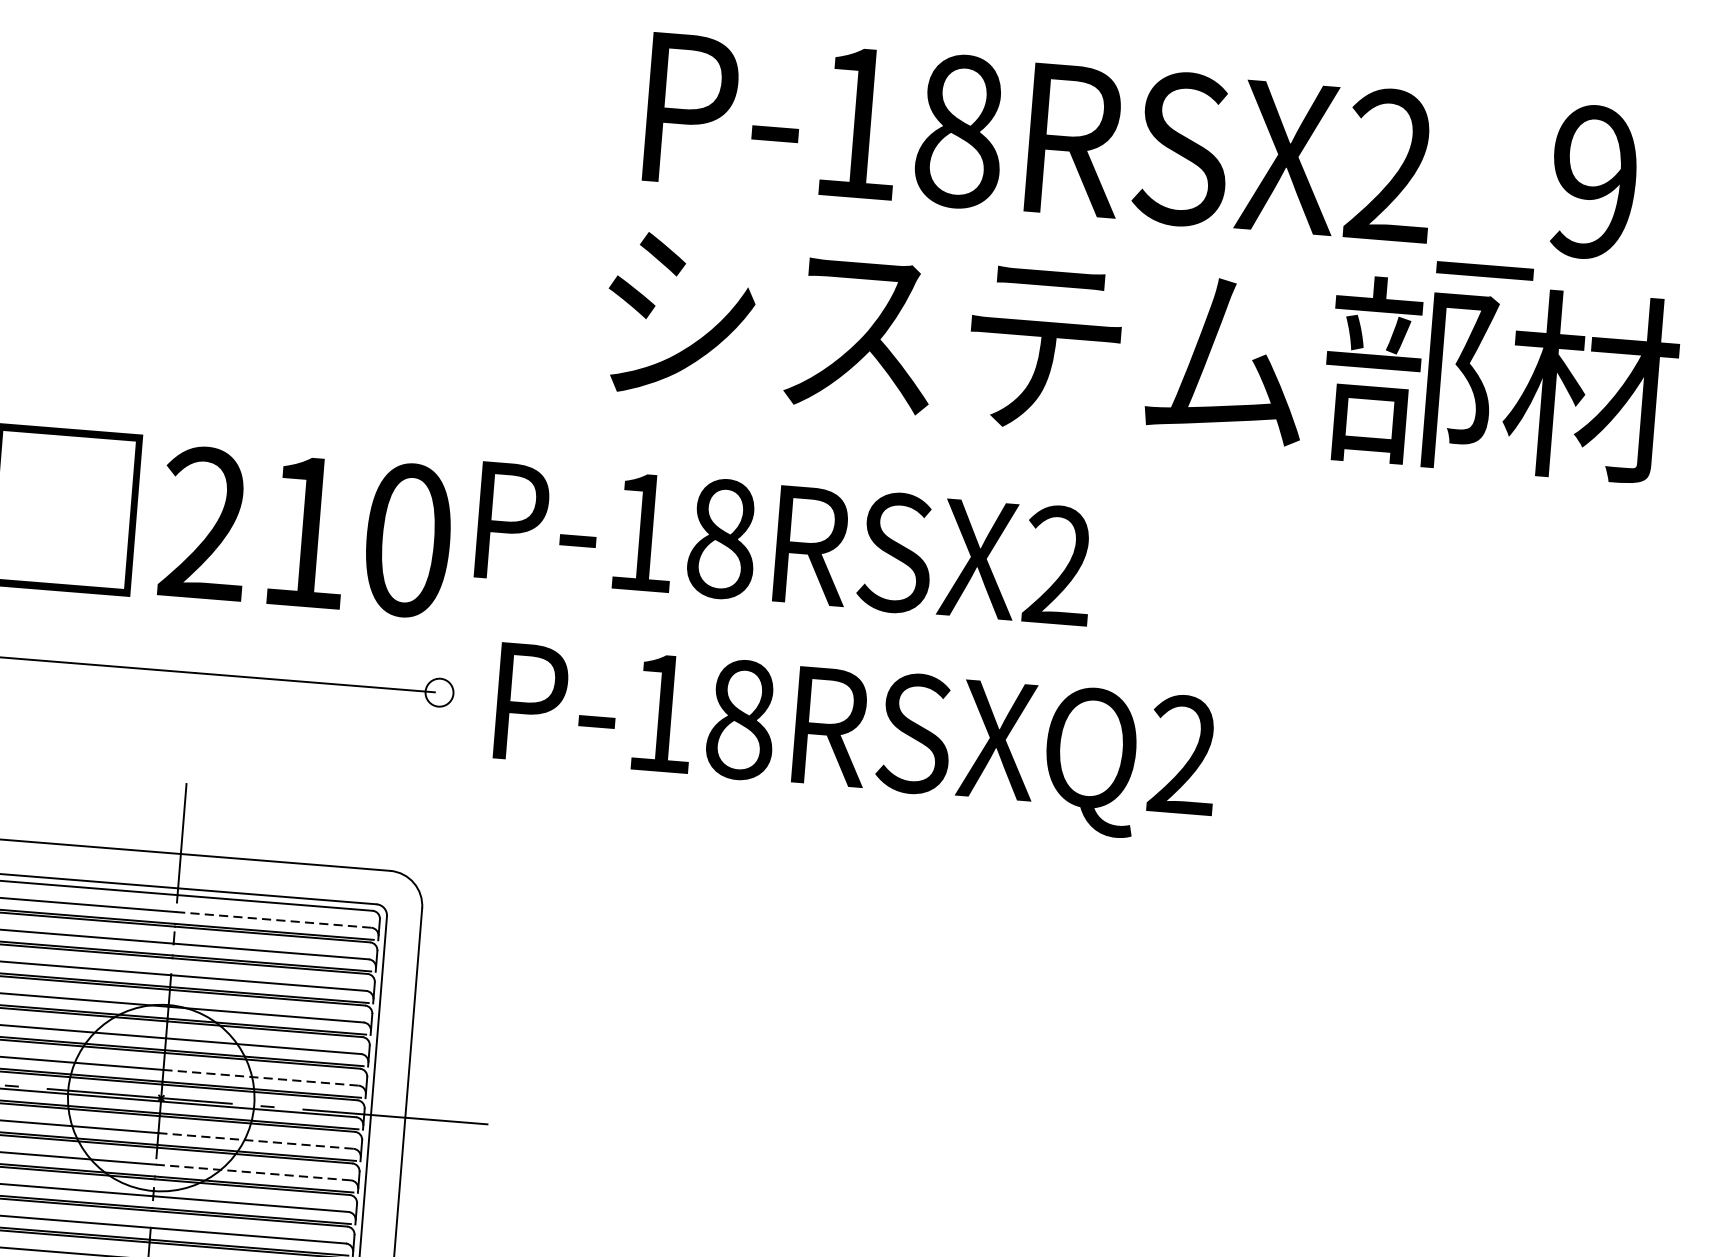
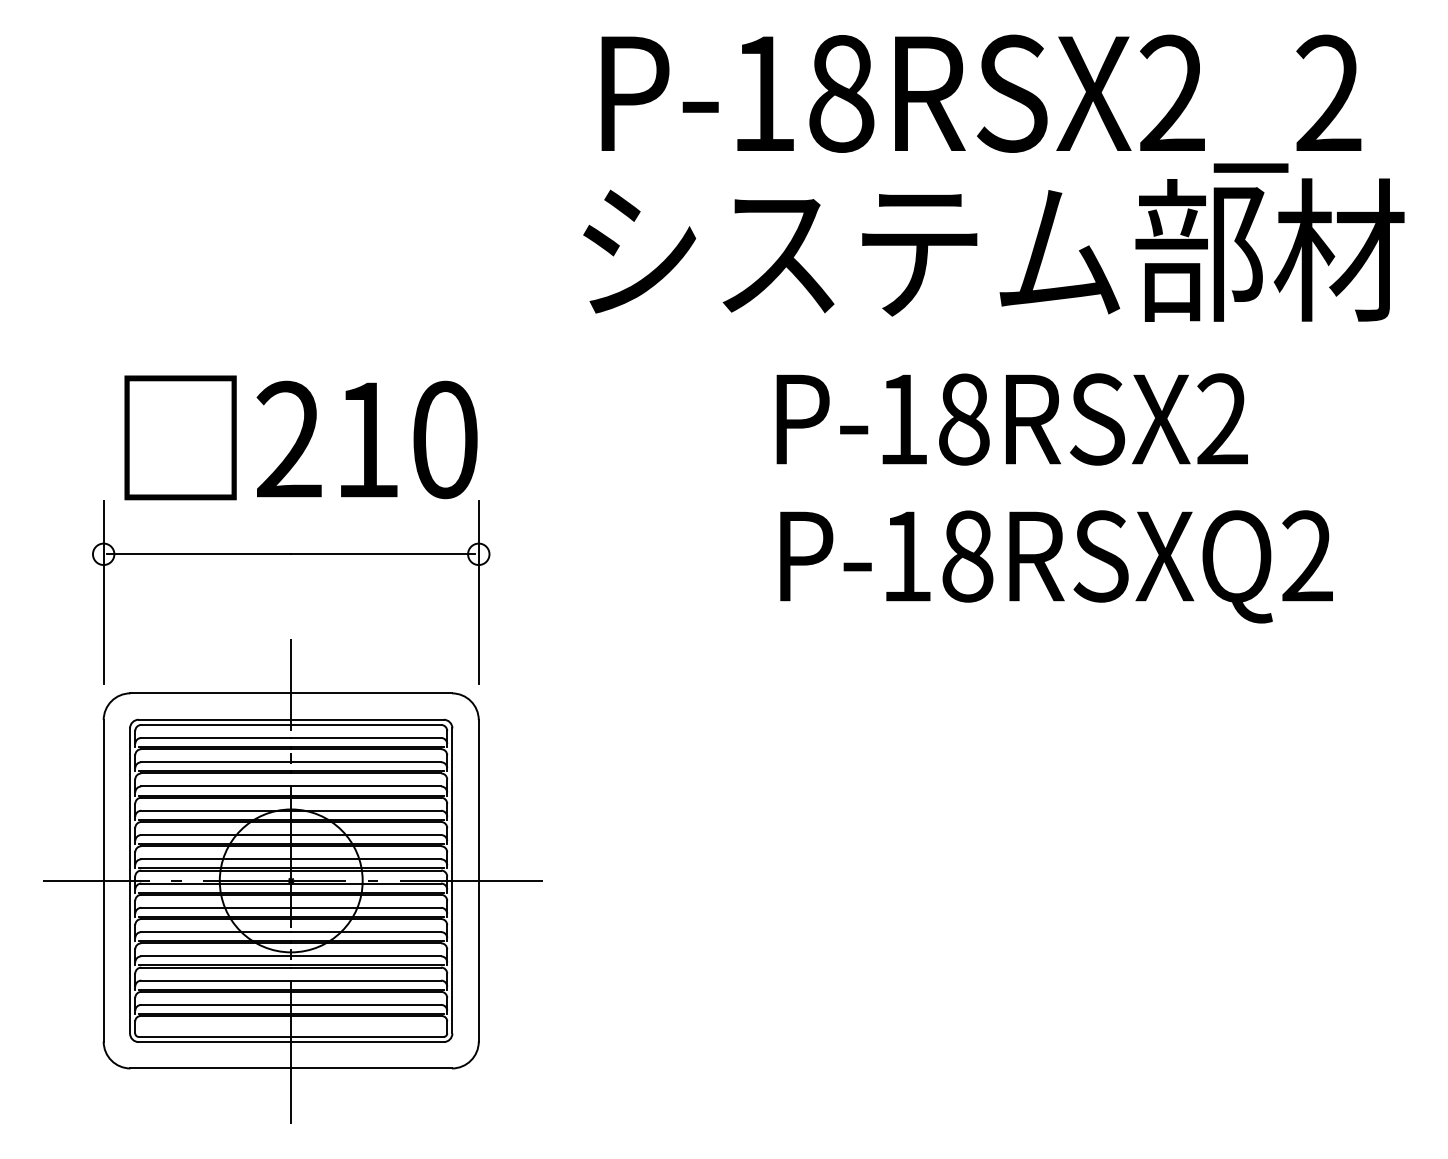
text: (1593, 181) -> (1328, 93), P-18RSX2_9 -> P-18RSX2_2
text: (783, 543) -> (1011, 419), moved
line: (435, 742) -> (478, 592), added
text: (855, 742) -> (1056, 566), moved
line: (274, 919) -> (366, 737), dashed -> solid
line: (261, 1078) -> (366, 859), dashed -> solid
line: (256, 1140) -> (366, 907), dashed -> solid
line: (253, 1173) -> (366, 932), dashed -> solid

